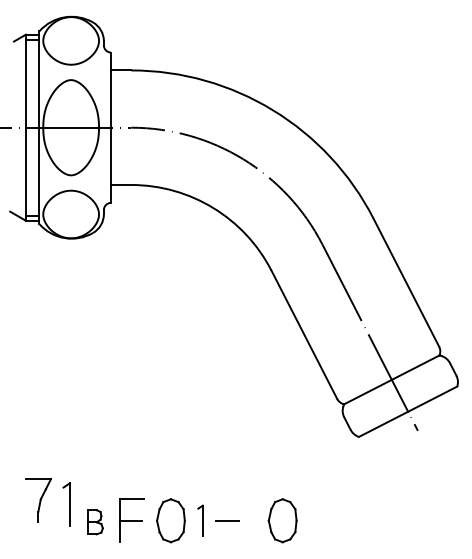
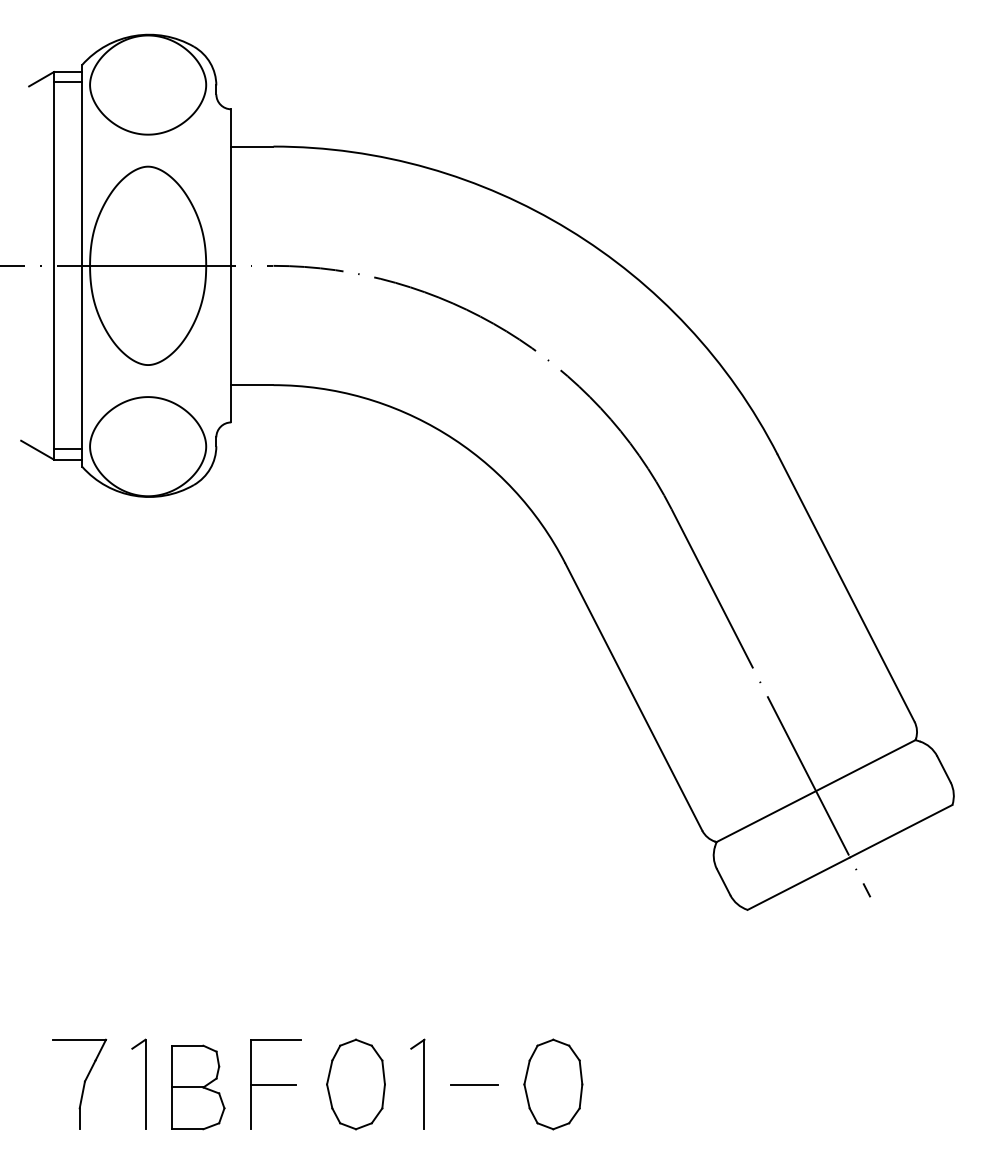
part: (38, 500) -> (80, 1083), moved
part: (66, 504) -> (138, 1083), moved
part: (200, 520) -> (417, 1083), size x1.43
part: (282, 520) -> (552, 1083), moved
part: (95, 522) -> (198, 1088), size x1.67

